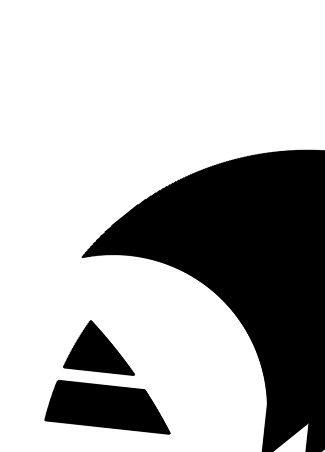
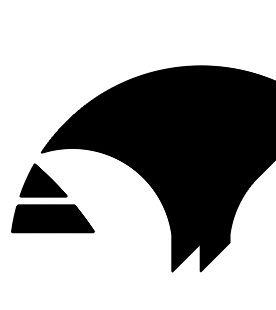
part: (112, 375) -> (52, 198), moved

